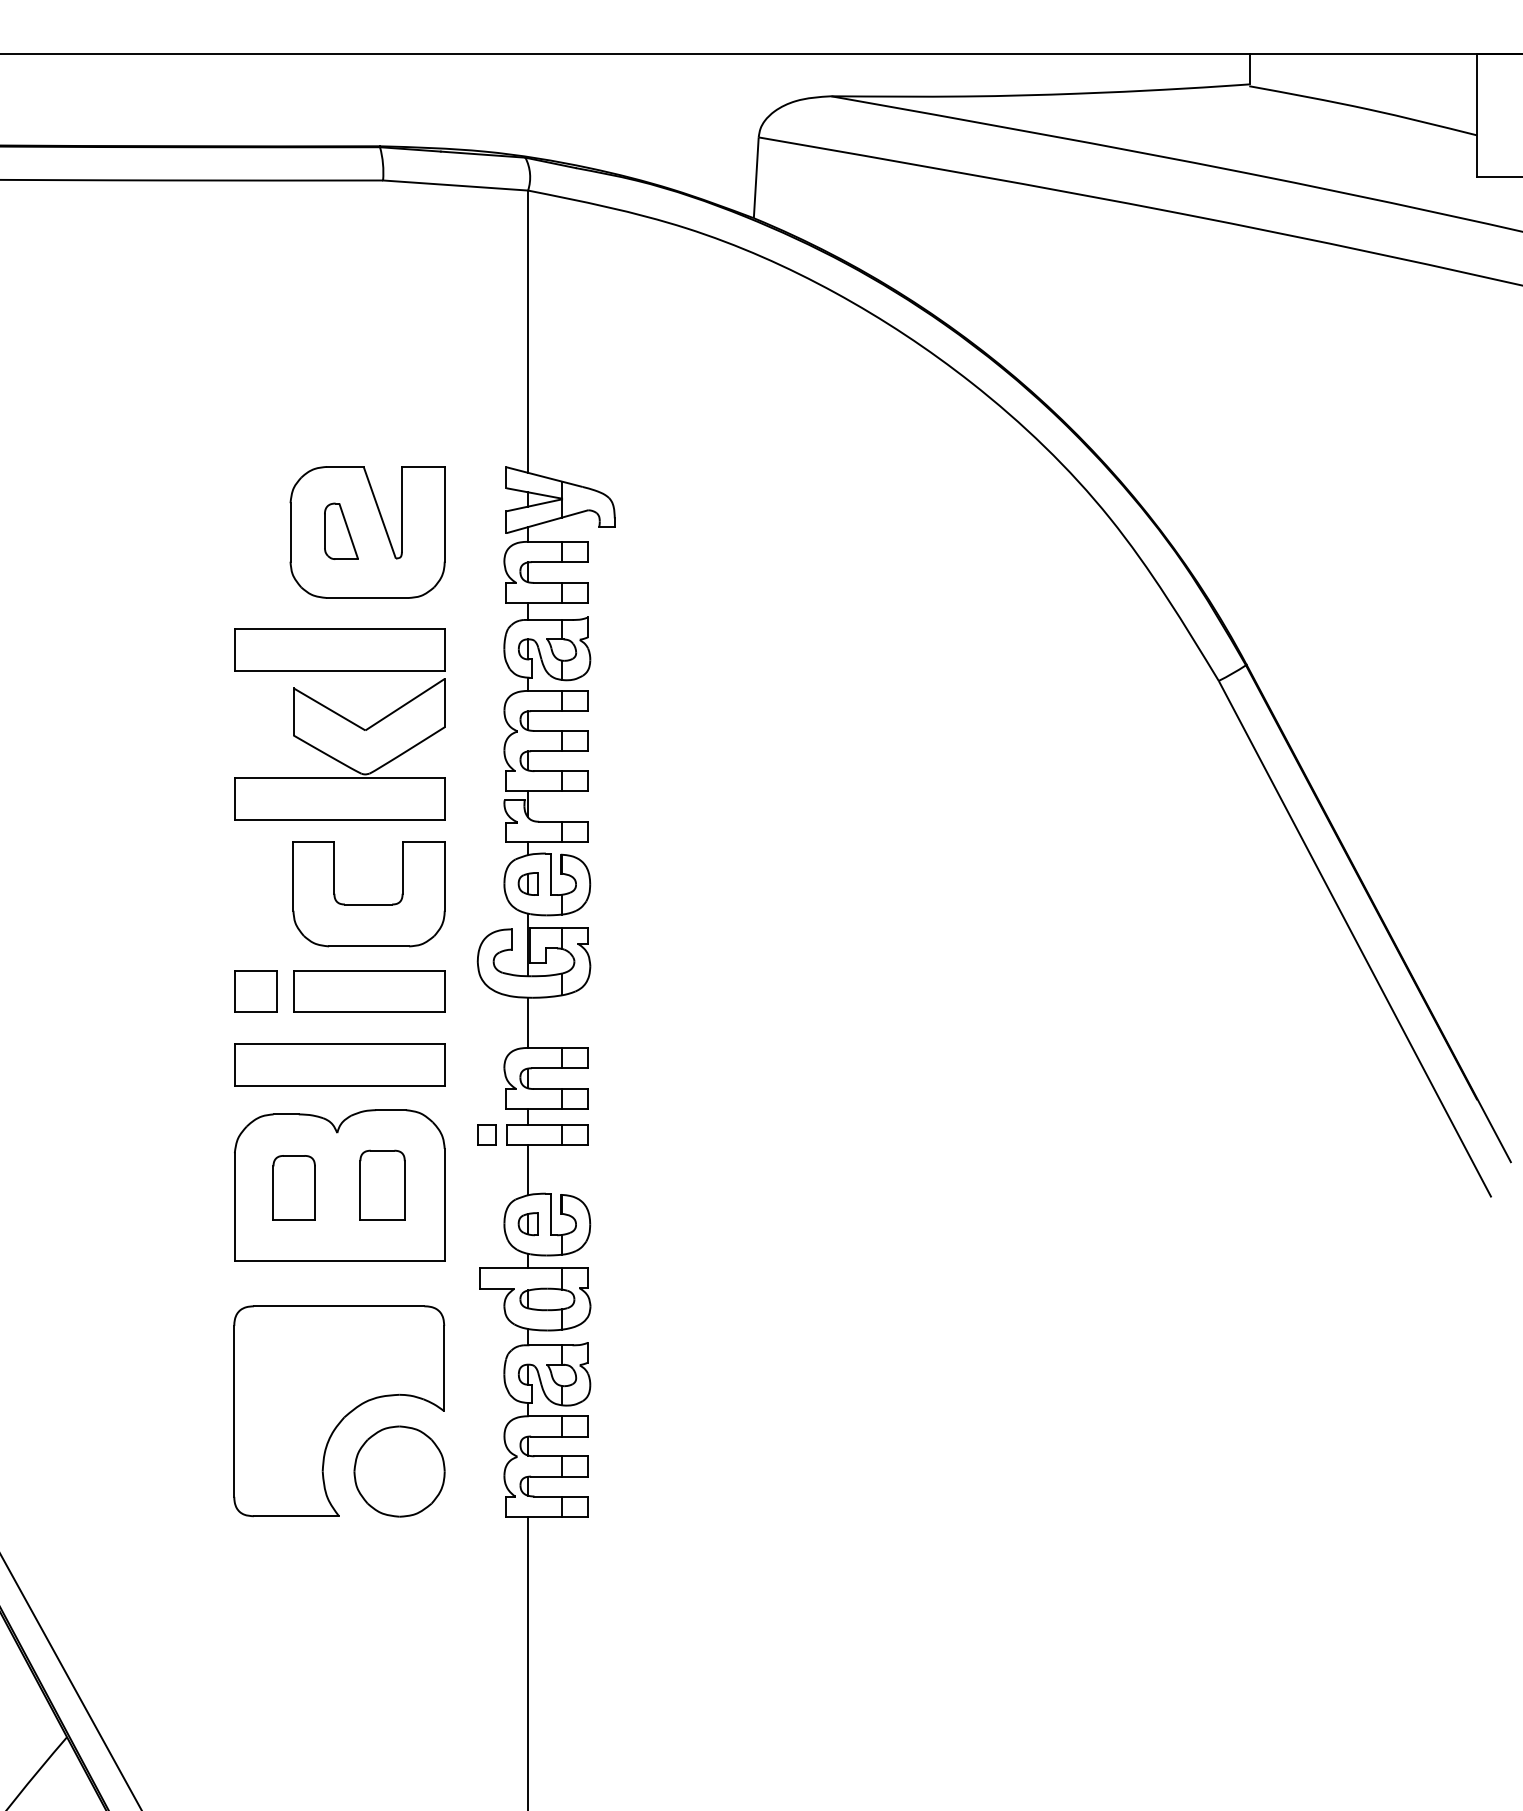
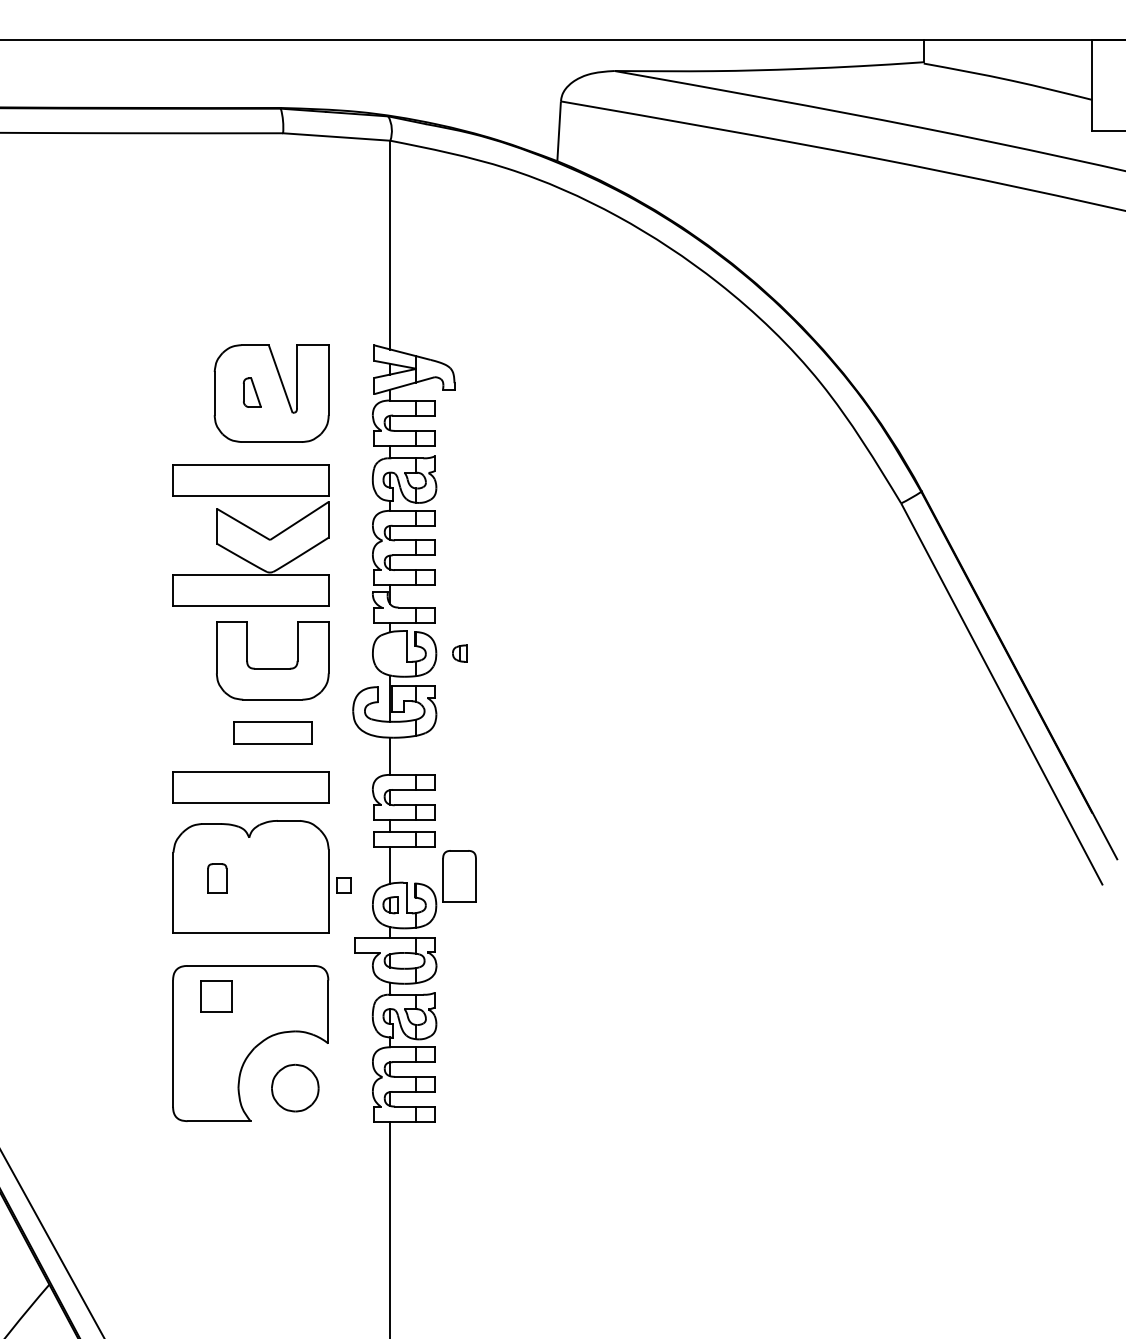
part: (341, 530) -> (252, 392), size x0.7
part: (527, 883) -> (459, 653), moved
part: (255, 991) -> (216, 996), moved
part: (369, 991) -> (273, 733), size x0.7
part: (486, 1134) -> (343, 884), moved
part: (382, 1184) -> (459, 875), moved
part: (293, 1187) -> (216, 878), size x0.6
part: (399, 1471) -> (295, 1088), size x0.7

